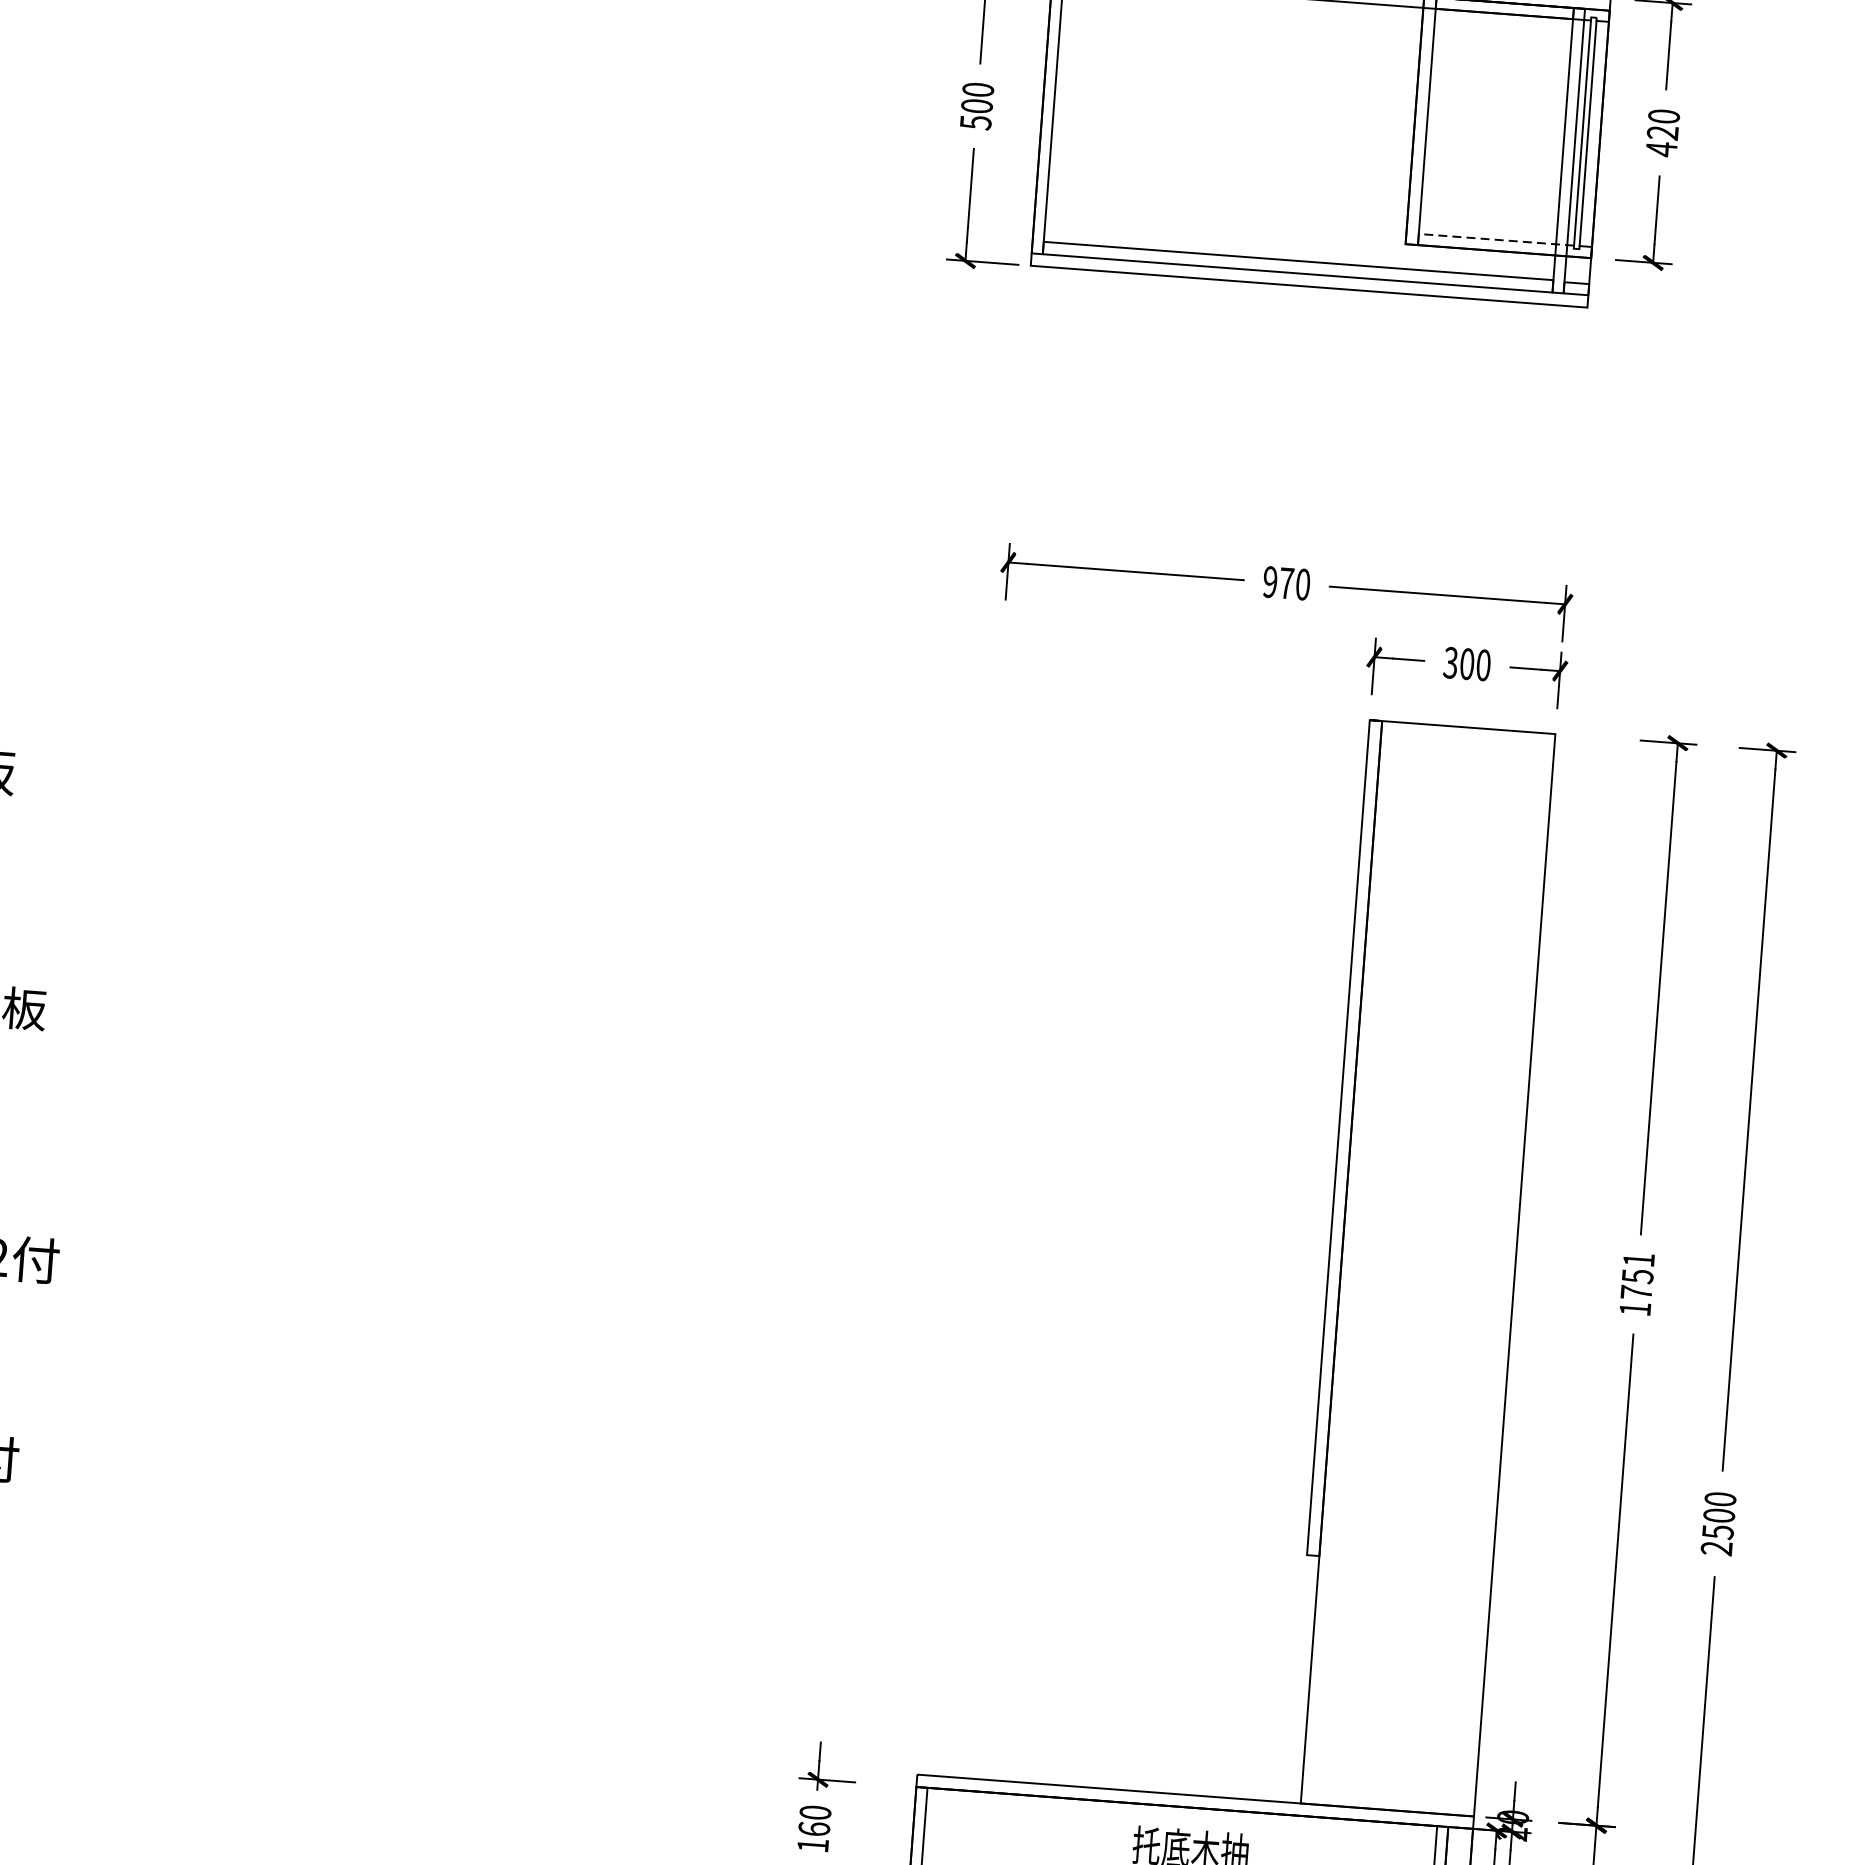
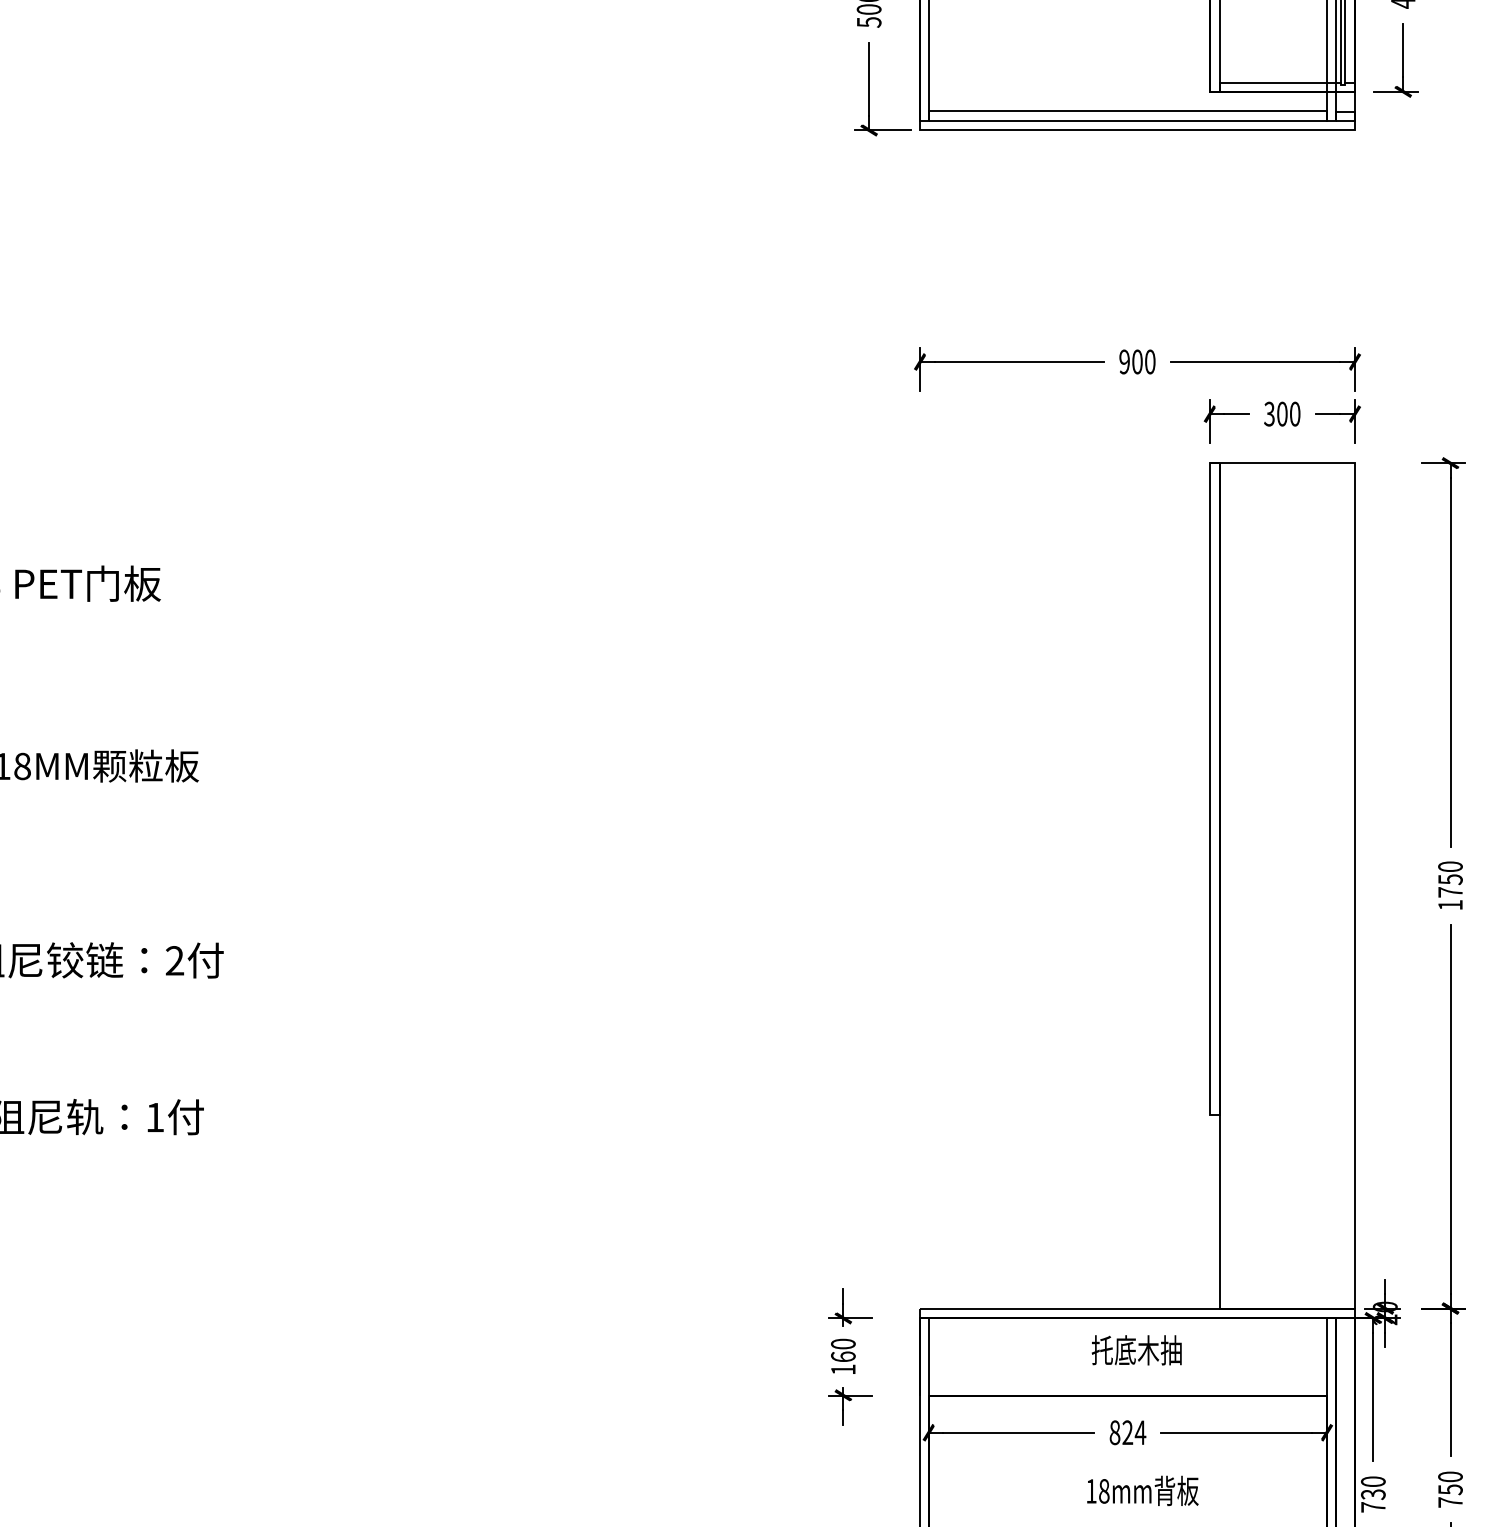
line: (1496, 239) -> (1280, 82), dashed -> solid
text: (1286, 582) -> (1137, 361), 970 -> 900
text: (1638, 1259) -> (1450, 866), 1751 -> 1750

